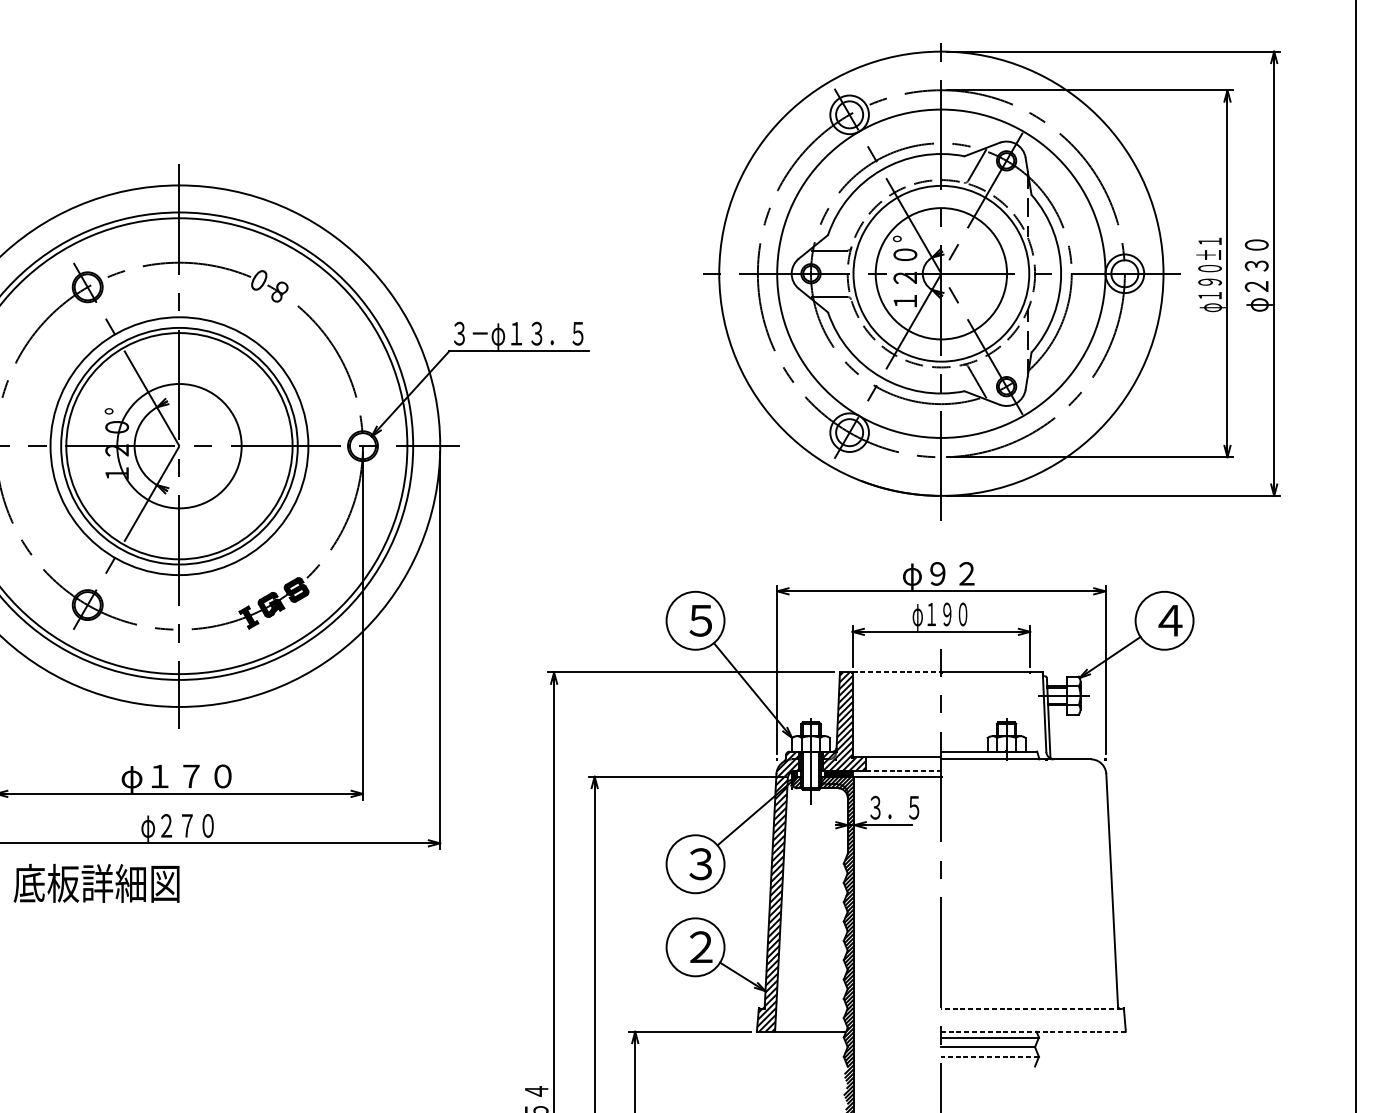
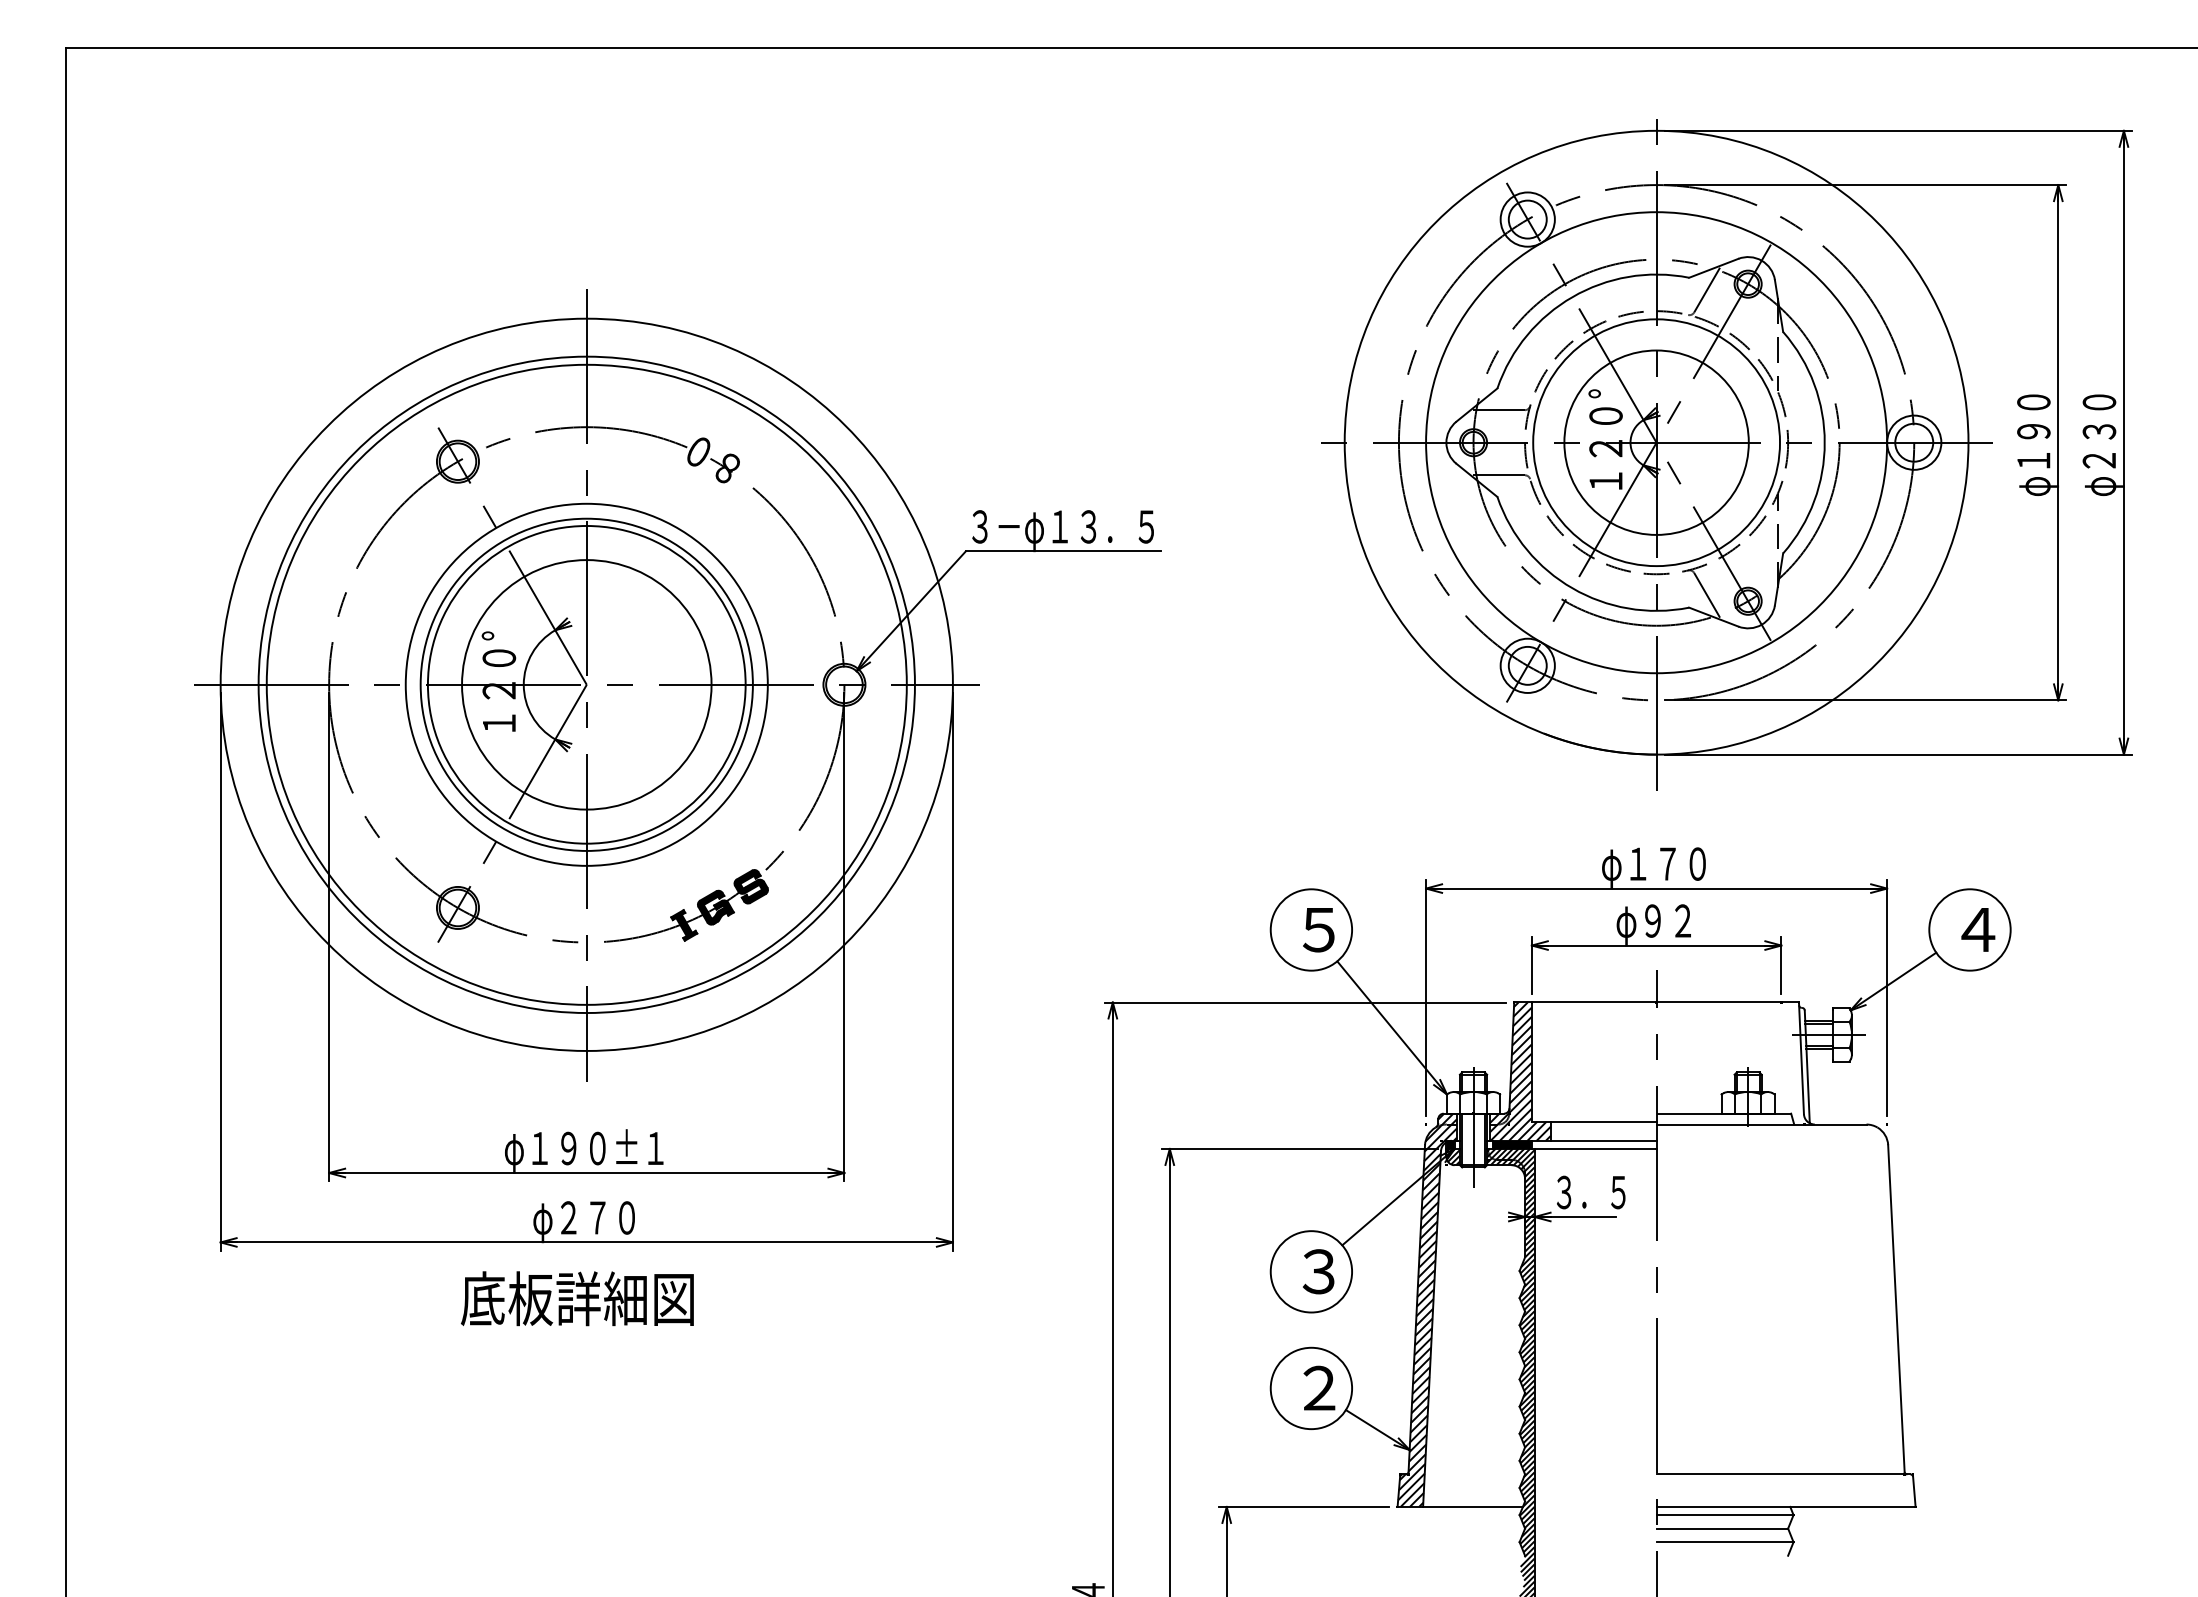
text: (1211, 275) -> (2035, 444), φ１９０±１ -> φ１９０
circle: (179, 445) -> (586, 684), size x1.43
text: (939, 576) -> (1653, 867), φ９２ -> φ１７０
text: (939, 616) -> (1654, 924), φ１９０ -> φ９２
line: (897, 672) -> (1594, 1002), dashed -> solid
line: (903, 770) -> (1603, 1140), dashed -> solid
text: (177, 777) -> (584, 1150), φ１７０ -> φ１９０±１
text: (96, 883) -> (577, 1298), moved
line: (1031, 1008) -> (1783, 1474), dashed -> solid
line: (1033, 1031) -> (1786, 1506), dashed -> solid
line: (989, 1057) -> (1724, 1542), dashed -> solid

